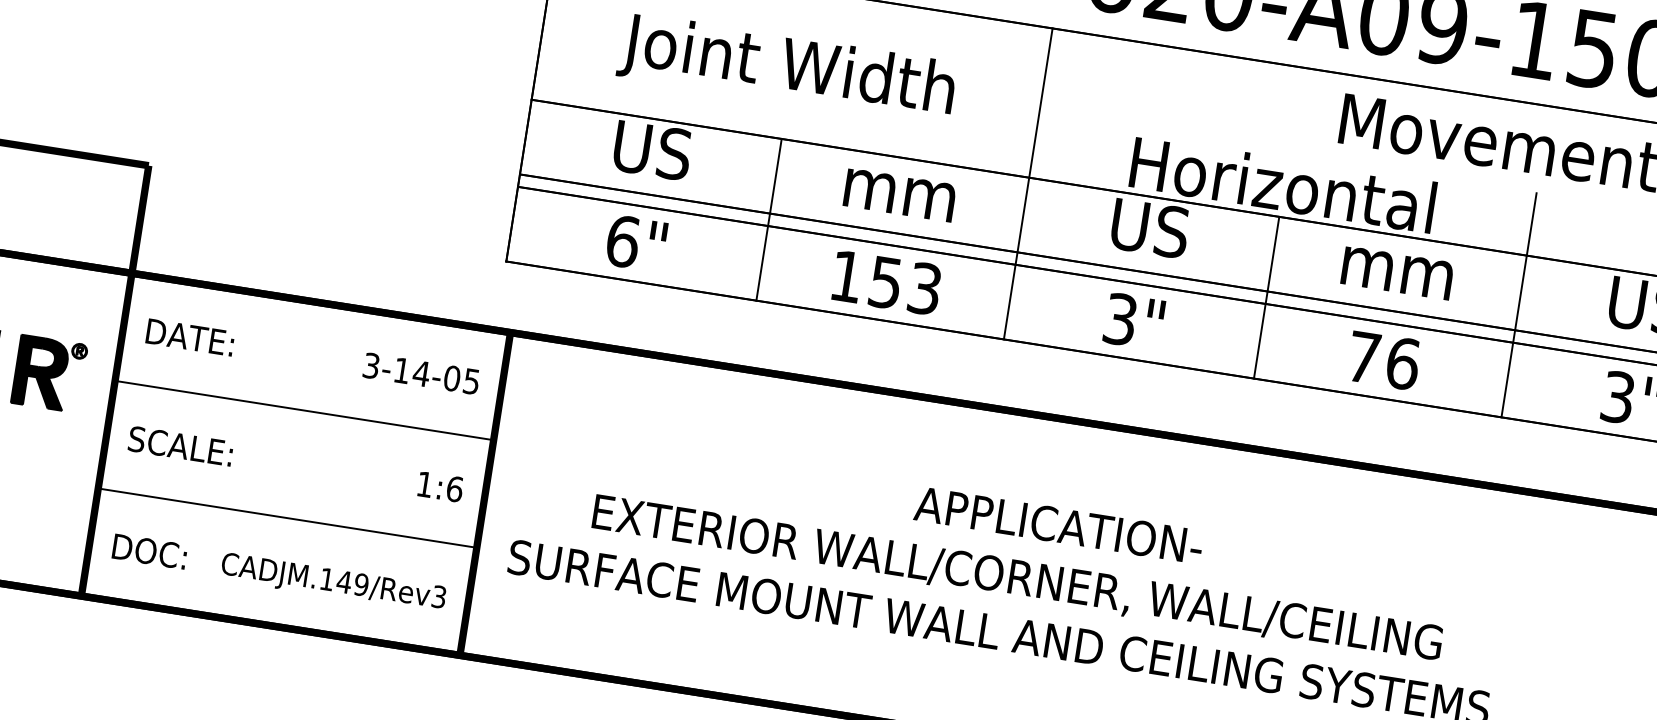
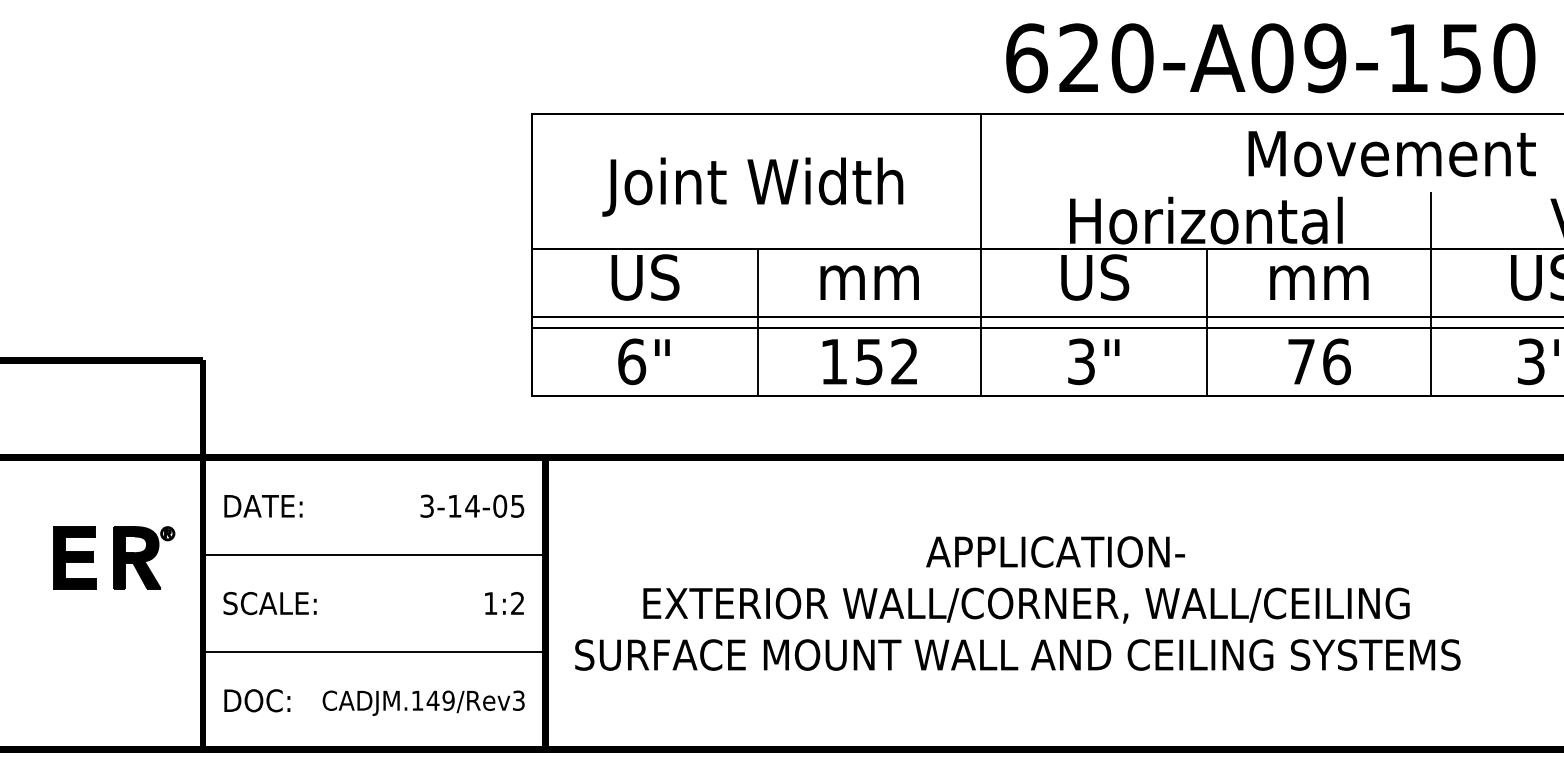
text: (924, 288) -> (904, 361), 153 -> 152
text: (454, 489) -> (517, 603), 1:6 -> 1:2

